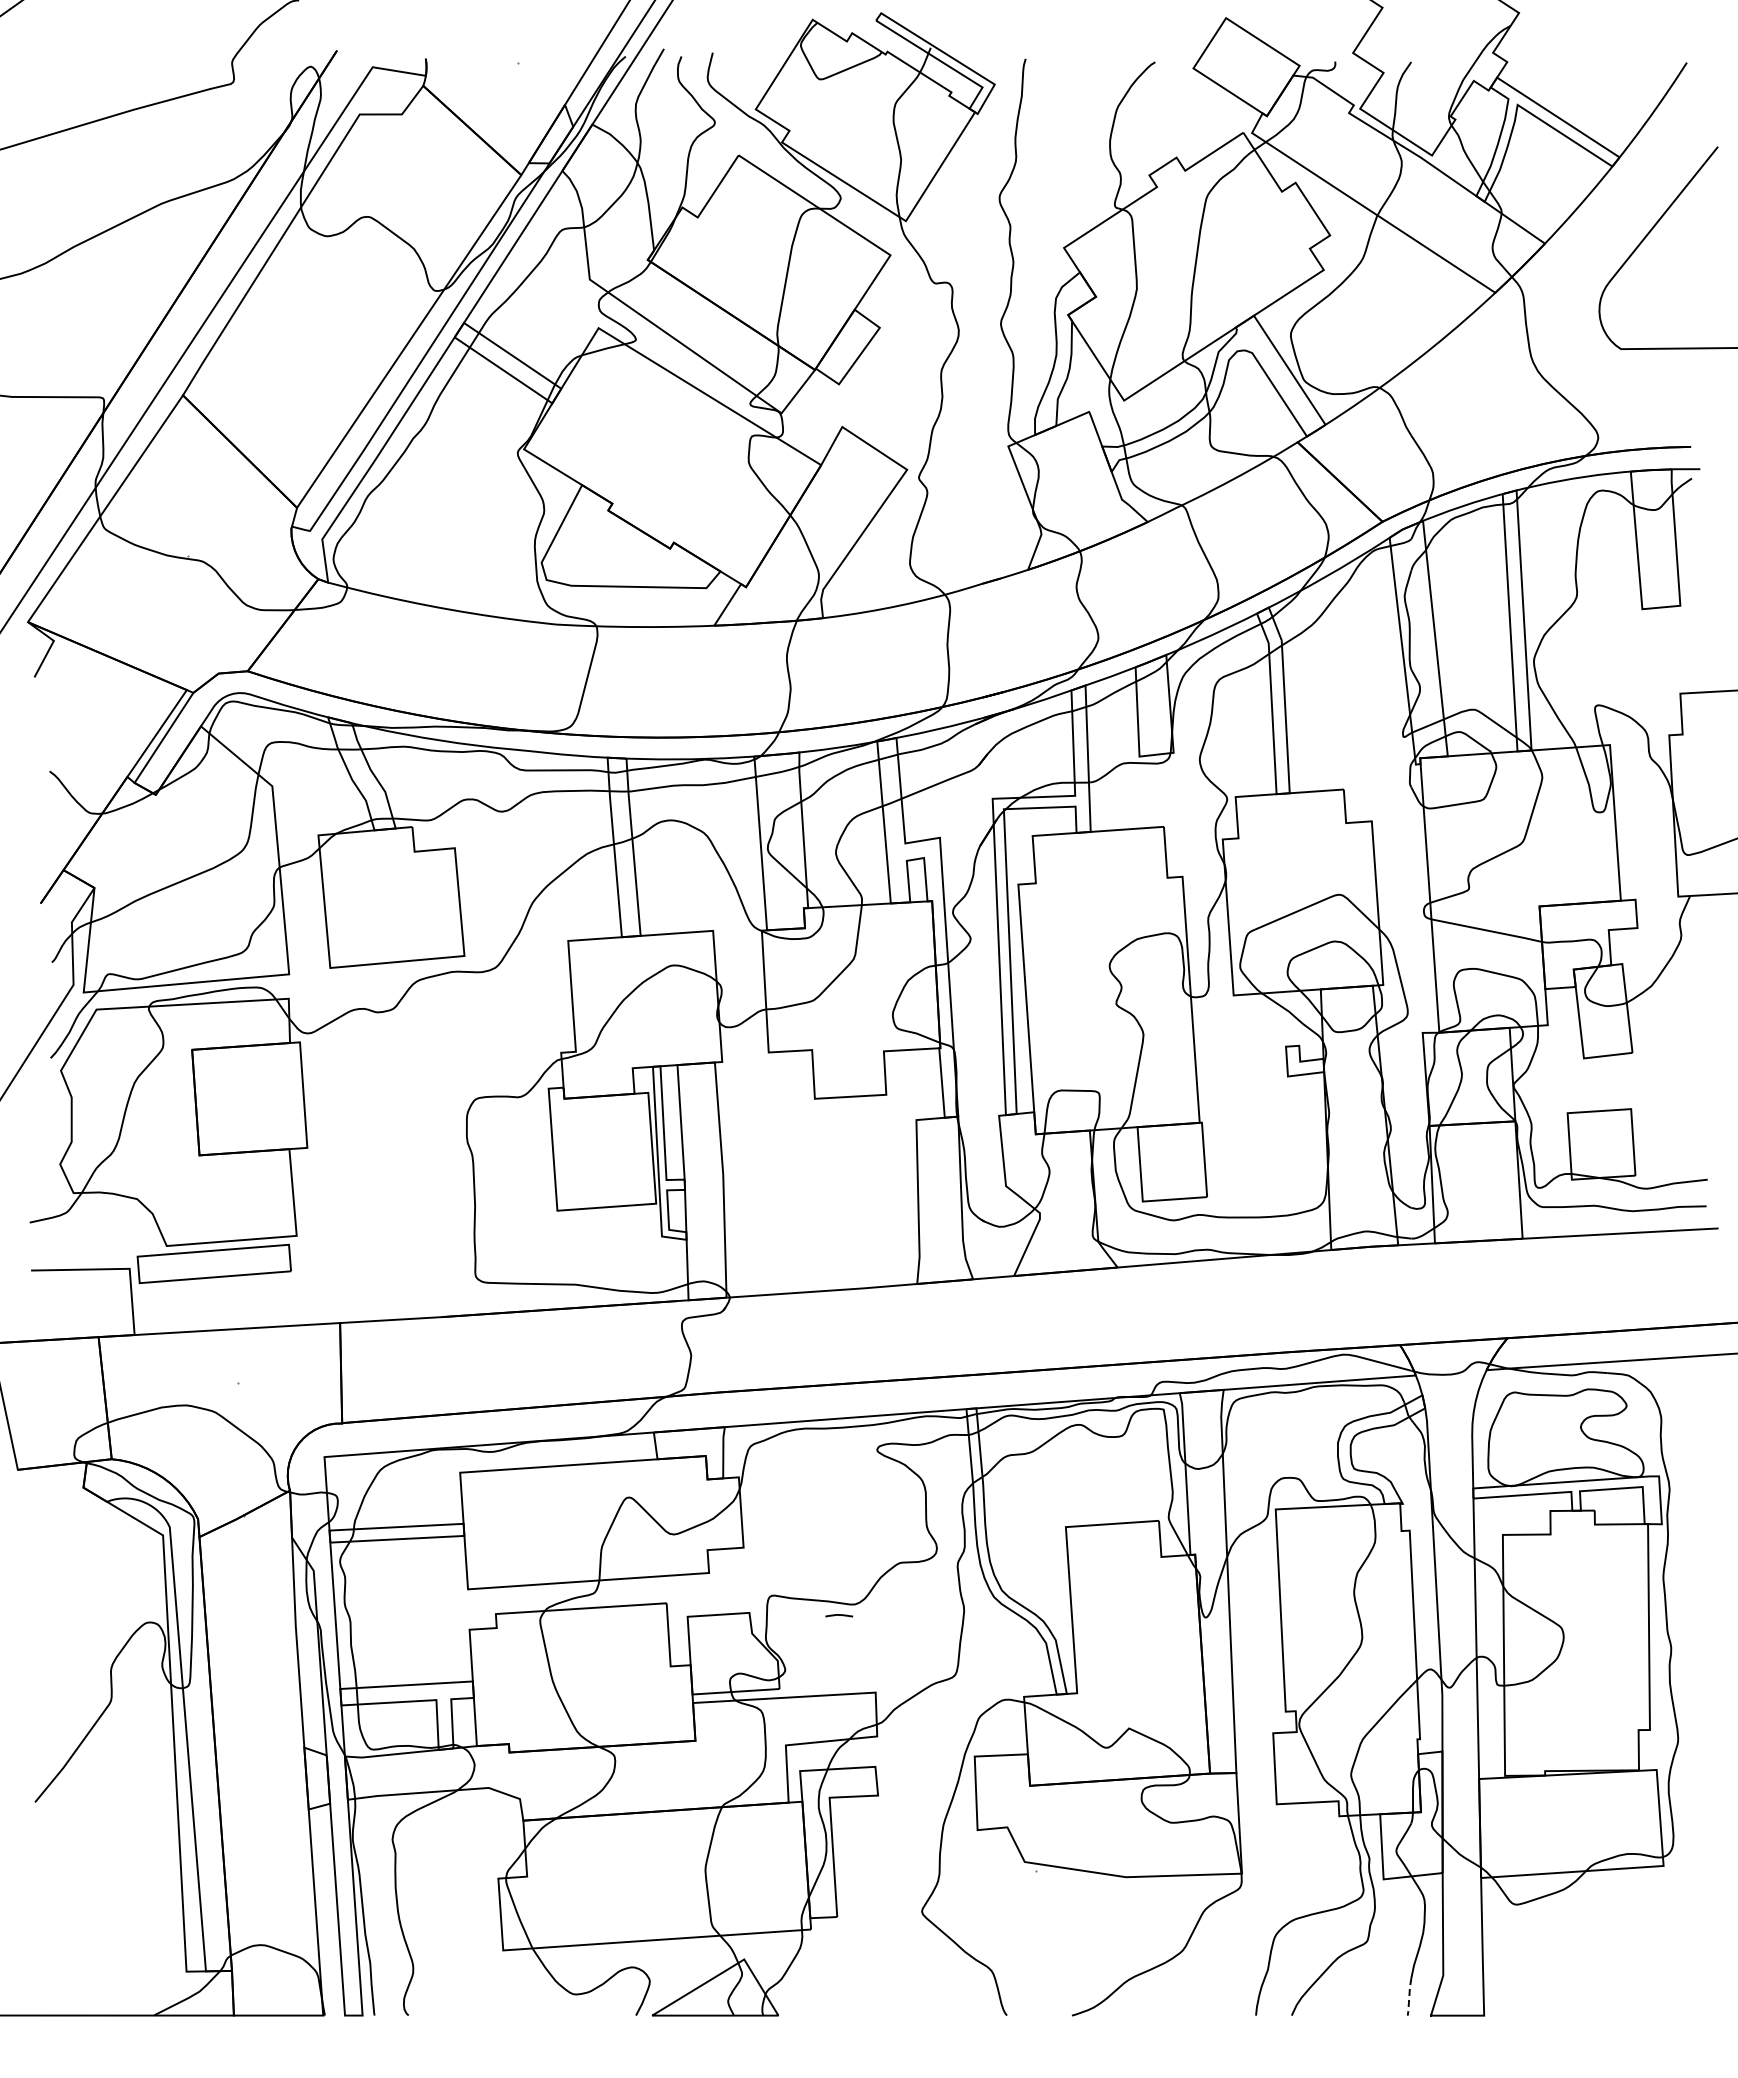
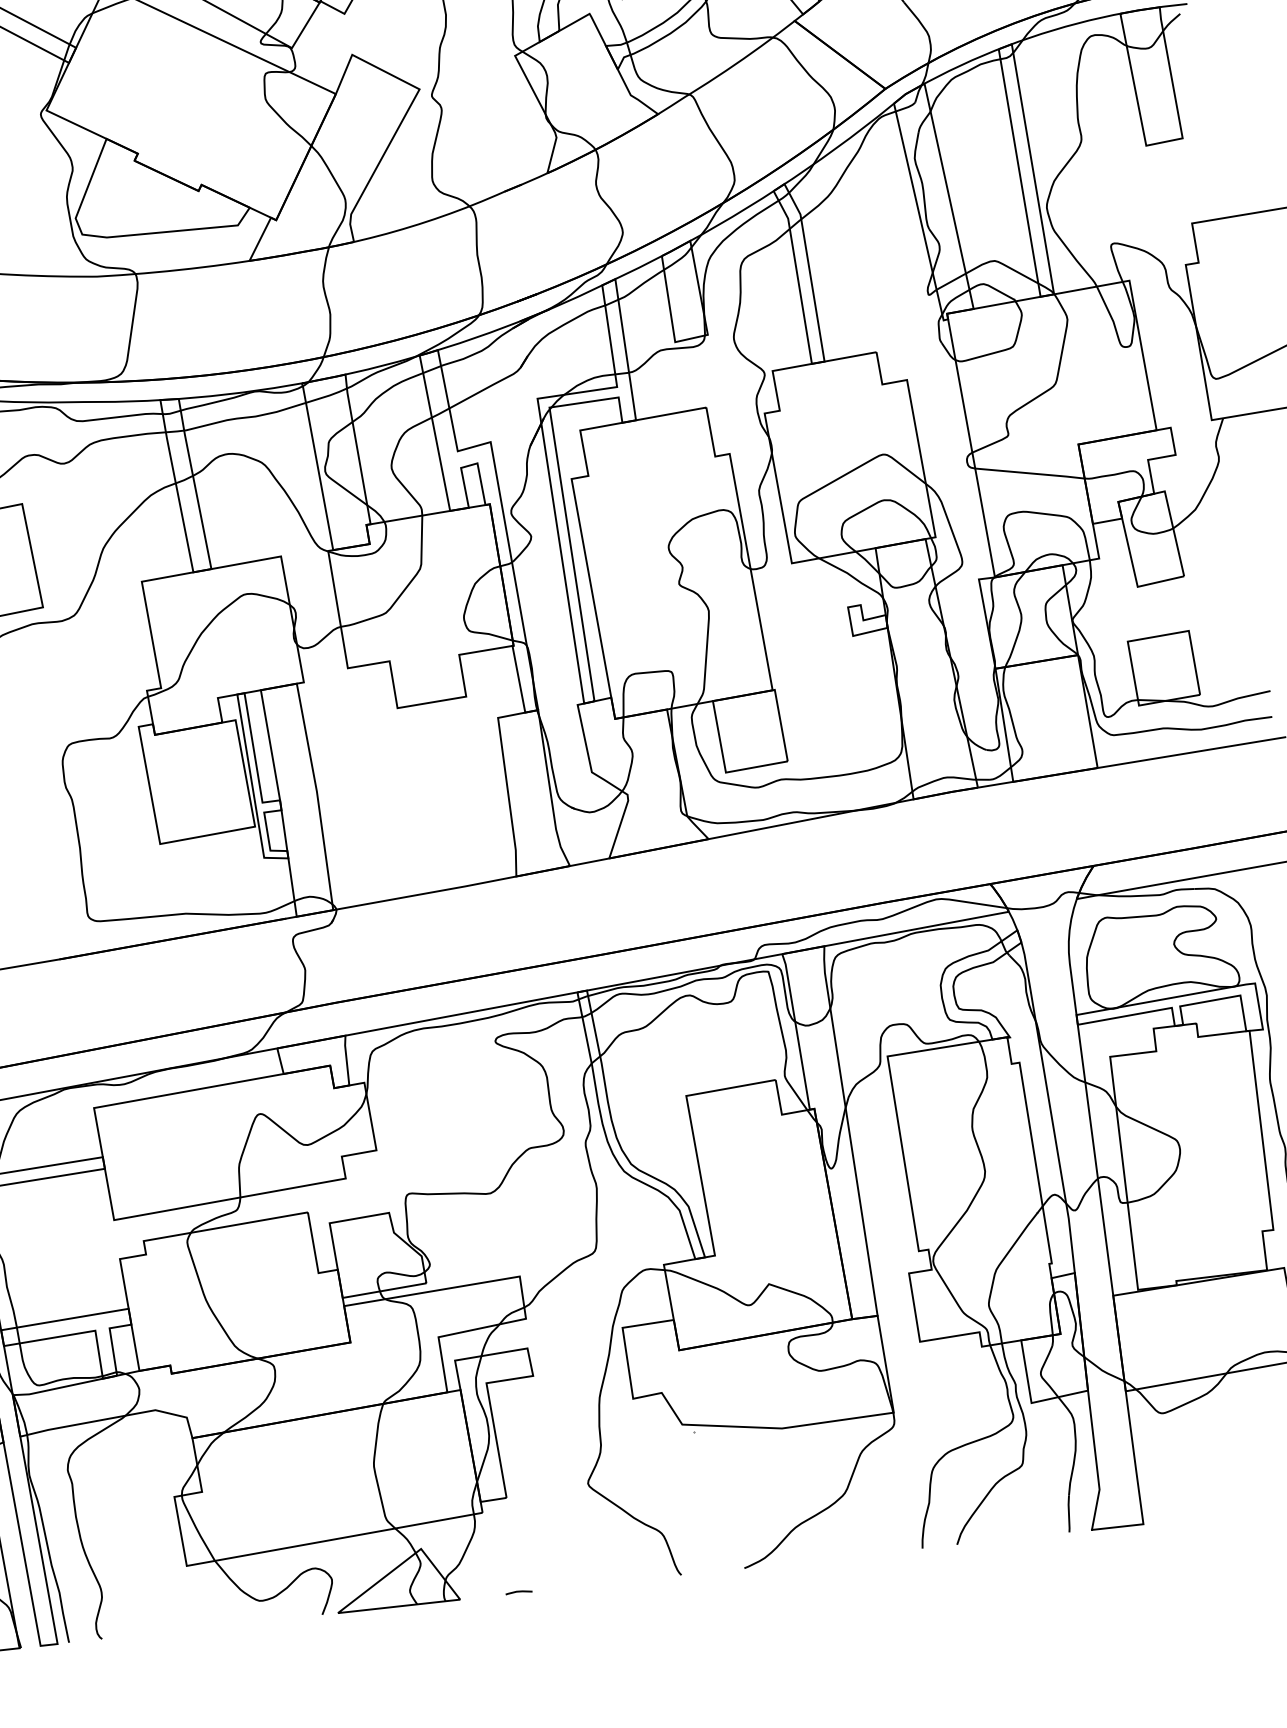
line: (839, 1615) -> (519, 1592), moved
line: (1409, 1996) -> (1069, 1513), dashed -> solid

